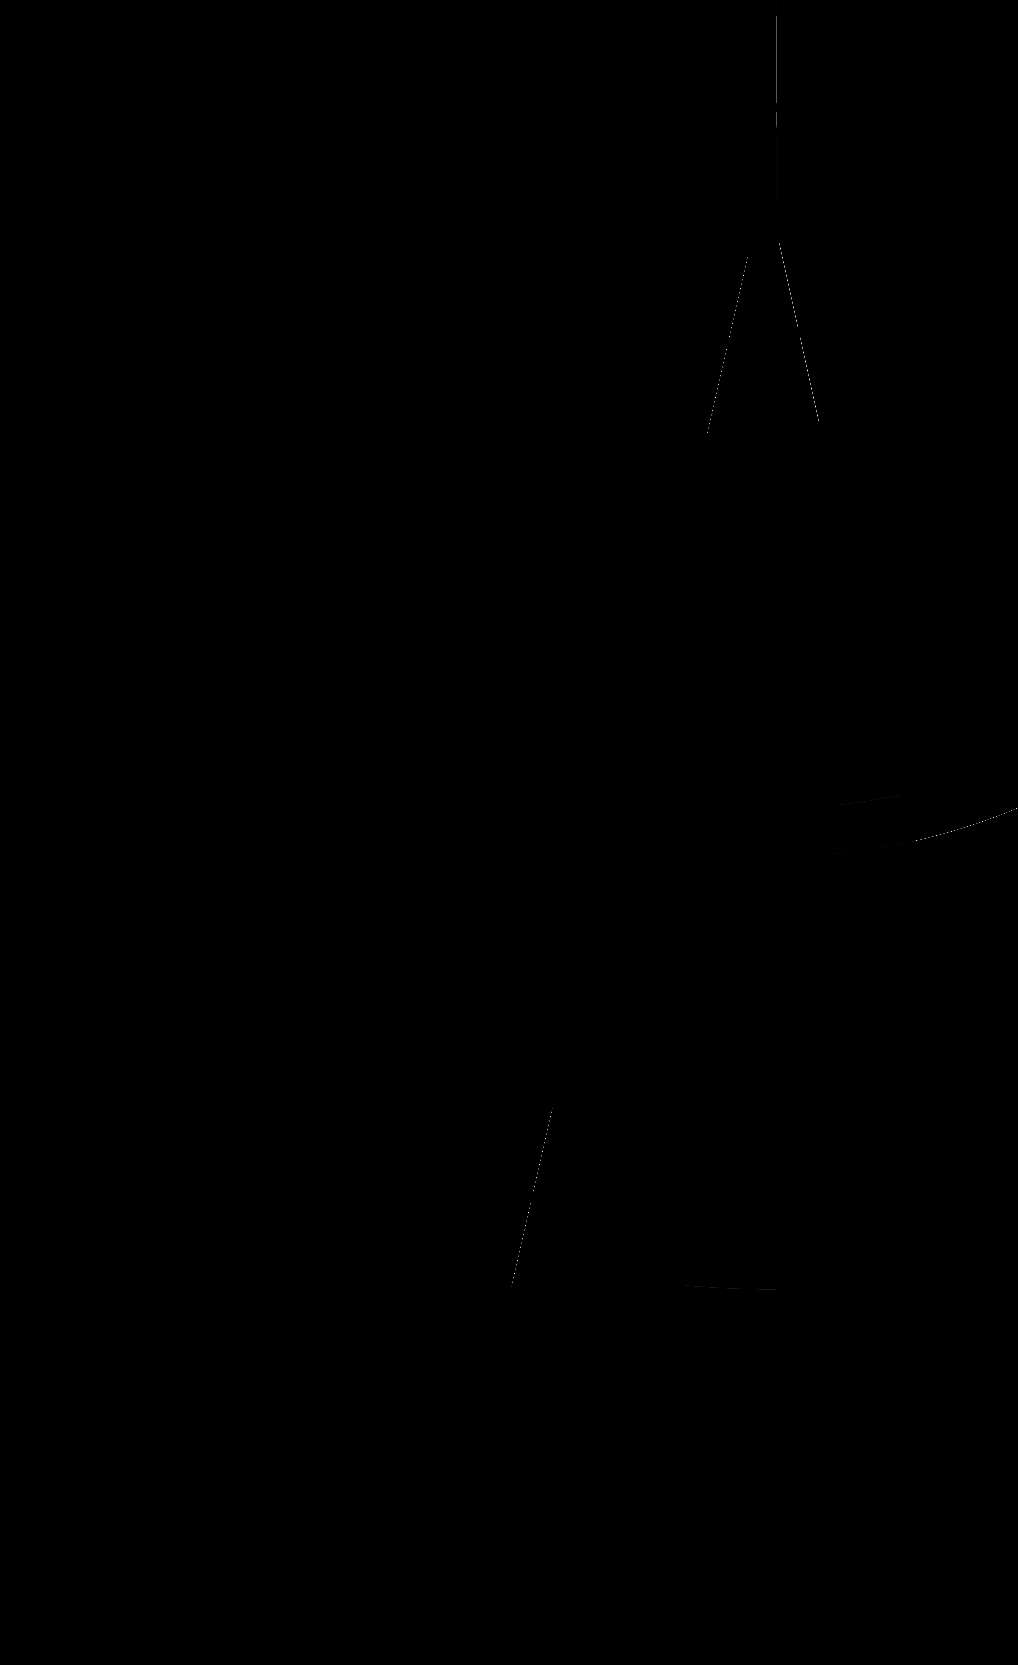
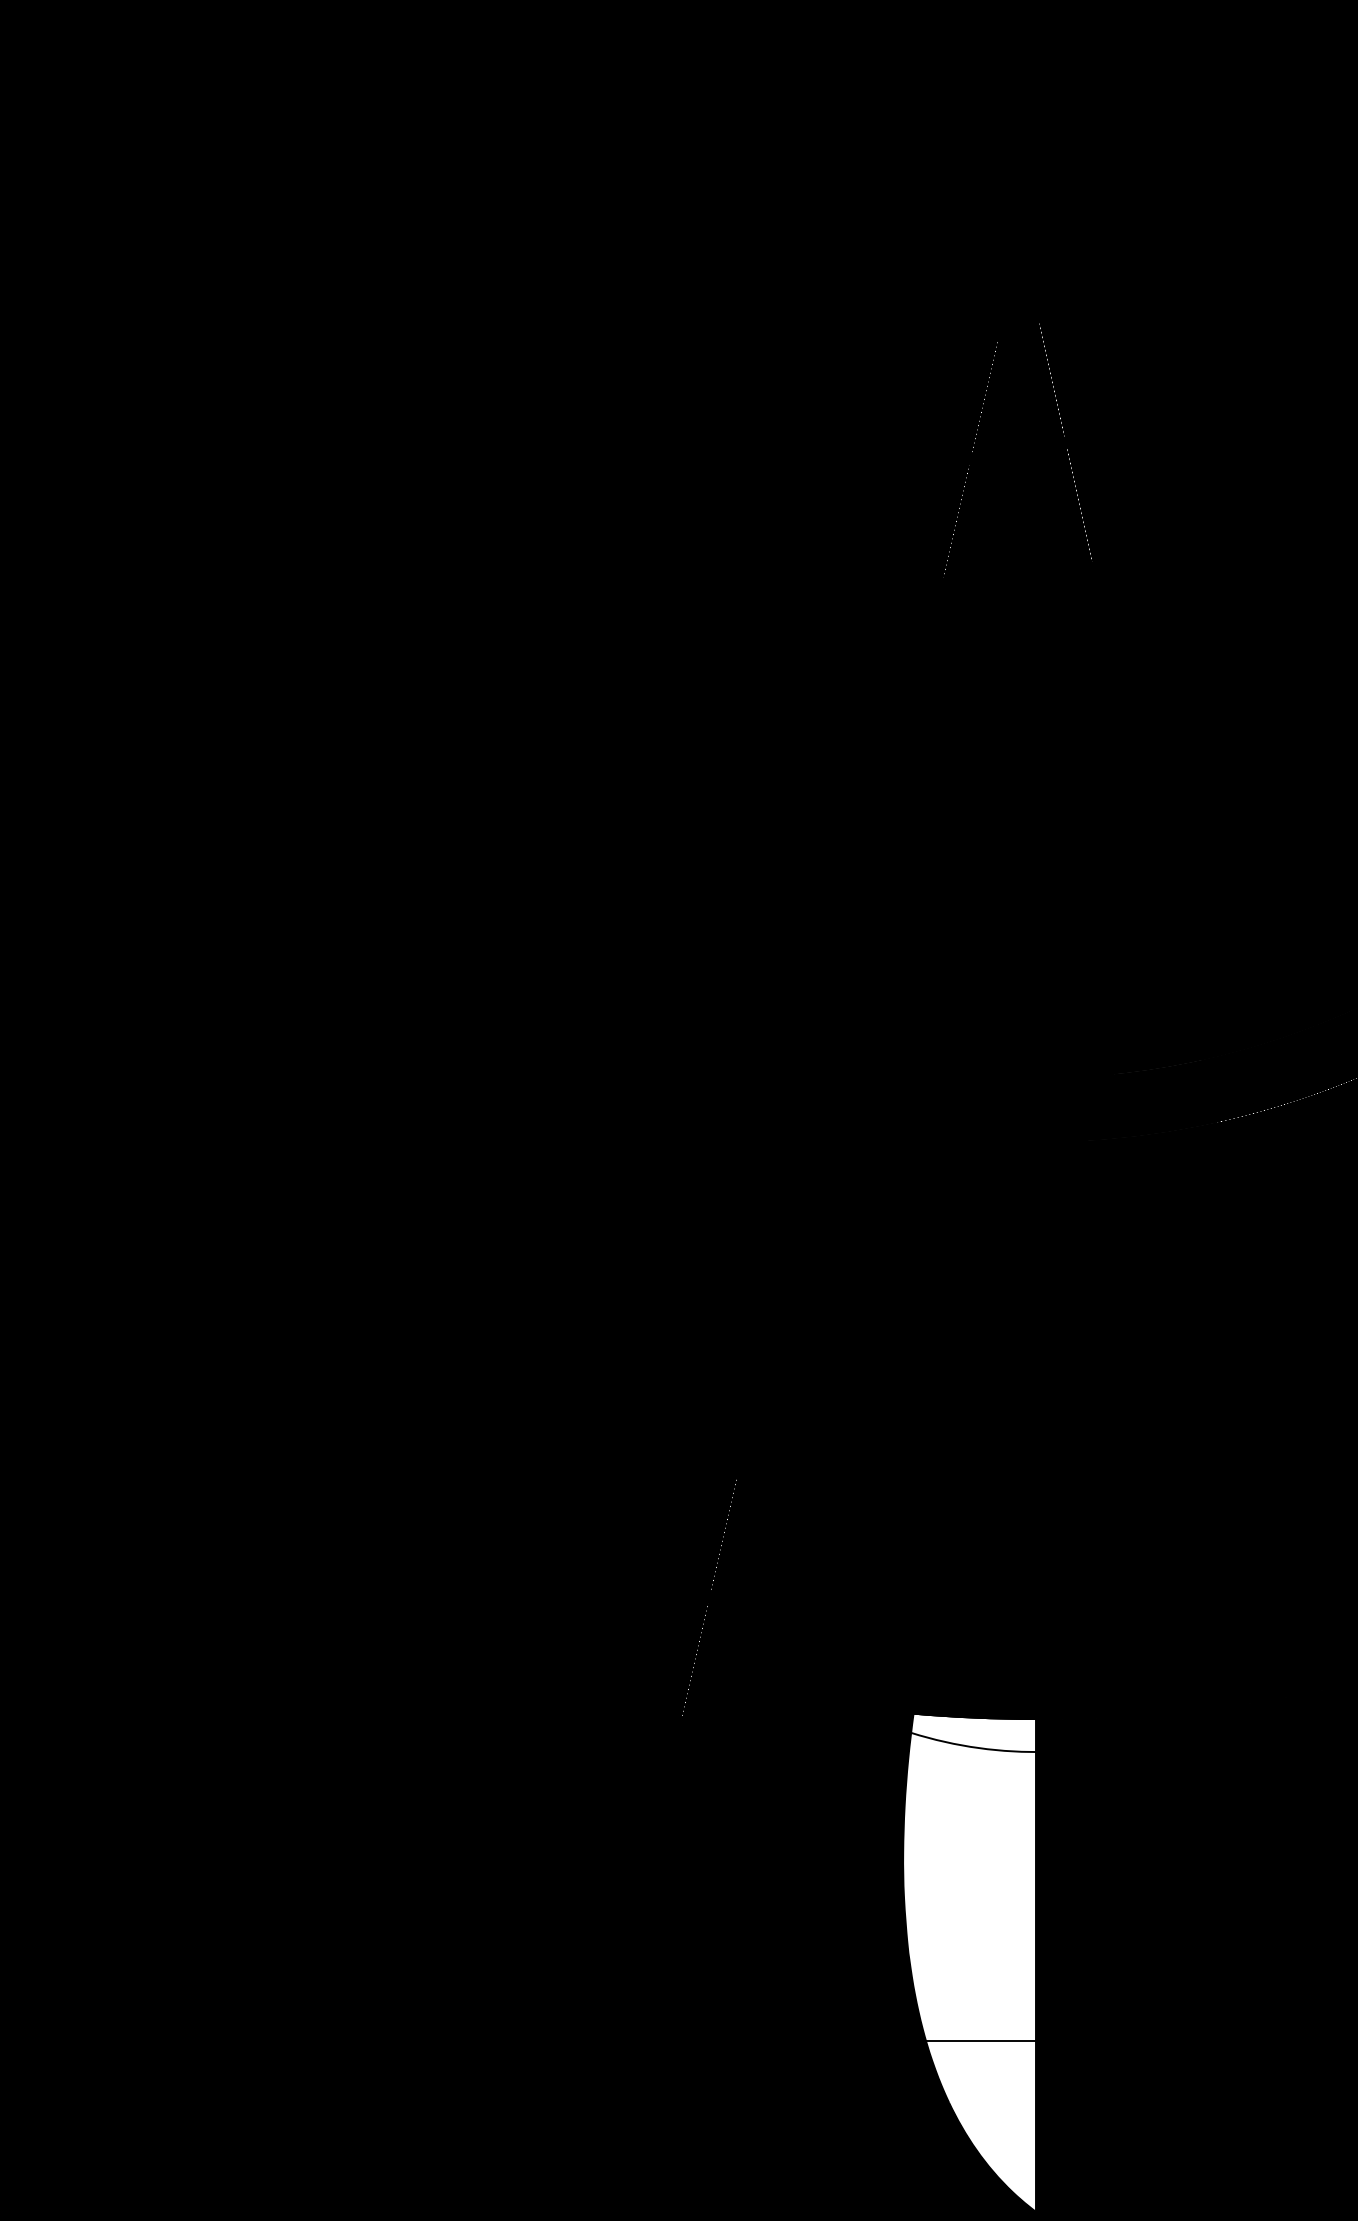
fill: (726, 1471) -> (969, 1963), removed

